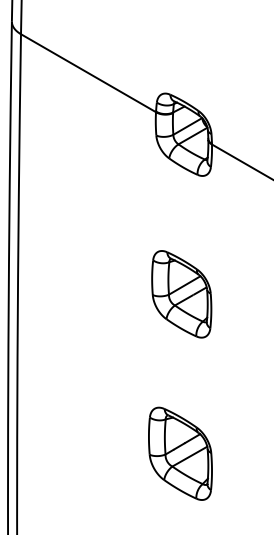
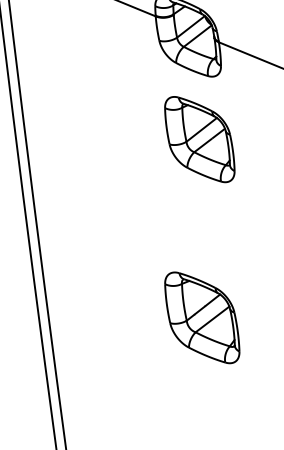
part: (181, 294) -> (199, 139), moved
part: (180, 453) -> (202, 317), moved

